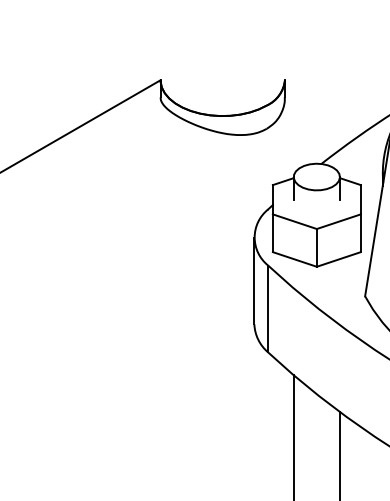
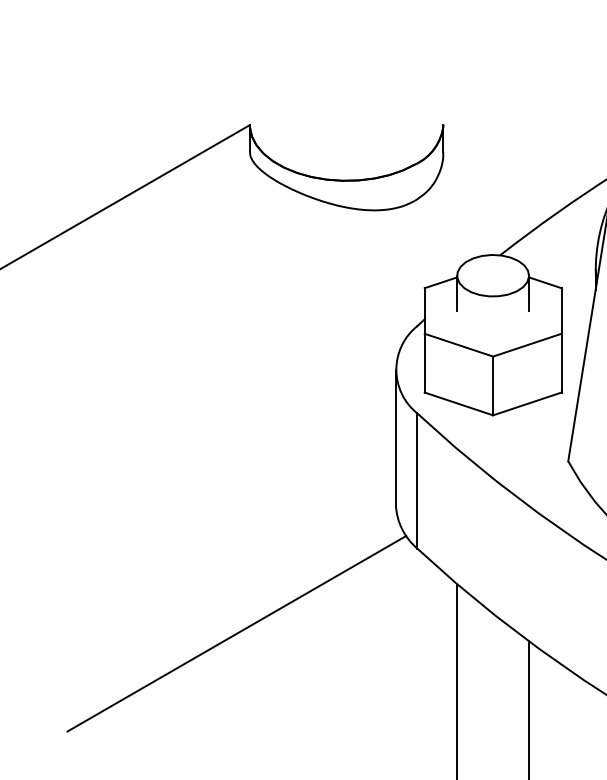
line: (152, 406) -> (237, 632), added

